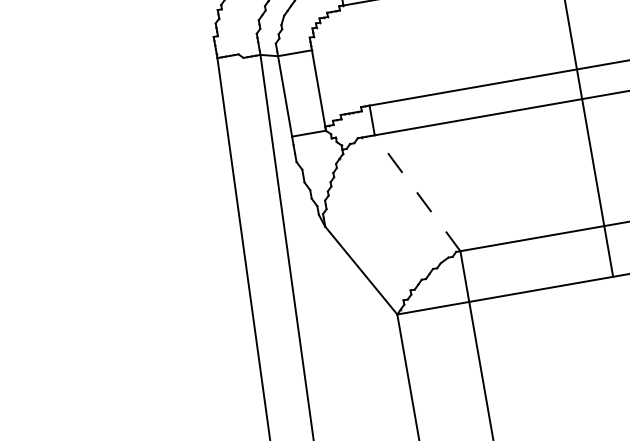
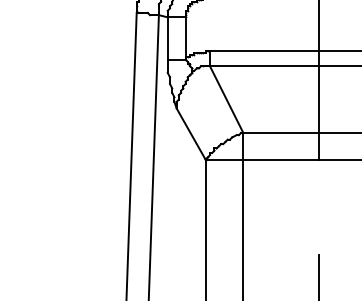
line: (417, 193) -> (226, 99), dashed -> solid

